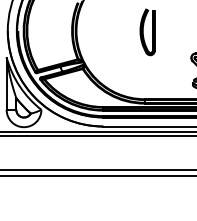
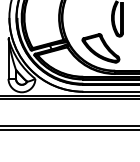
part: (125, 69) -> (100, 47), added

